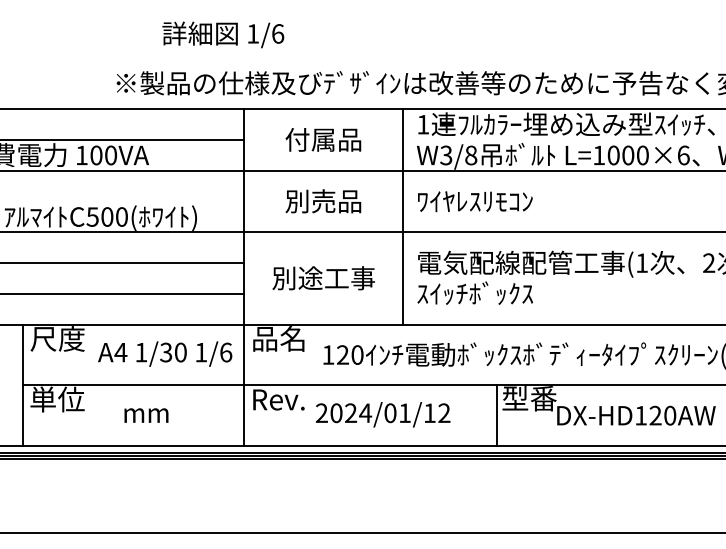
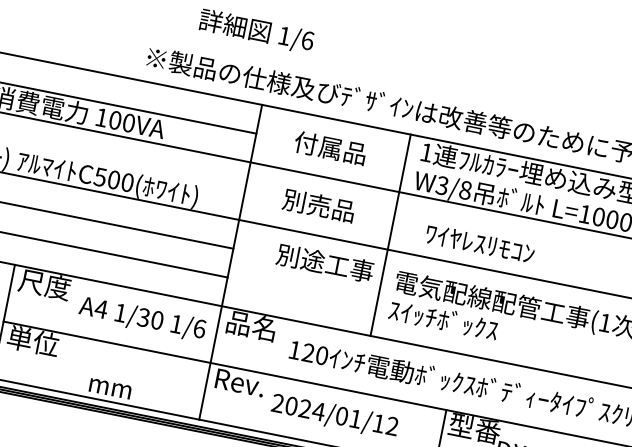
text: (475, 201) -> (480, 243), moved
text: (323, 278) -> (324, 263), moved
text: (146, 415) -> (110, 388), moved

